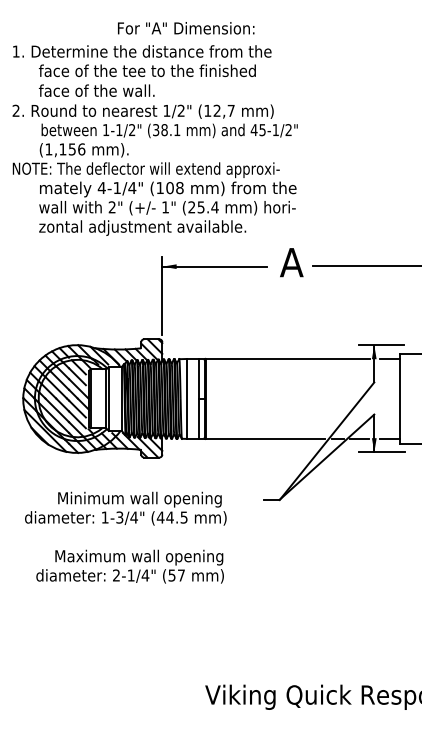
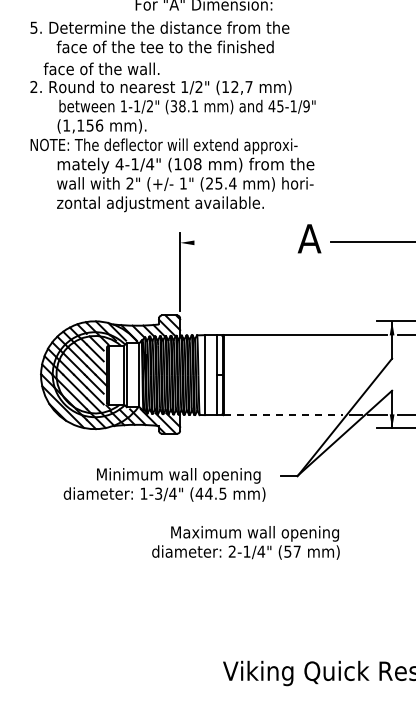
text: (15, 51) -> (33, 27), 1. -> 5.
text: (96, 90) -> (101, 68), moved
text: (288, 130) -> (306, 106), 45-1/2" -> 45-1/9"
line: (214, 266) -> (232, 242), removed
line: (265, 438) -> (283, 414), solid -> dashed
text: (125, 508) -> (164, 484), moved
text: (129, 566) -> (245, 542), moved

